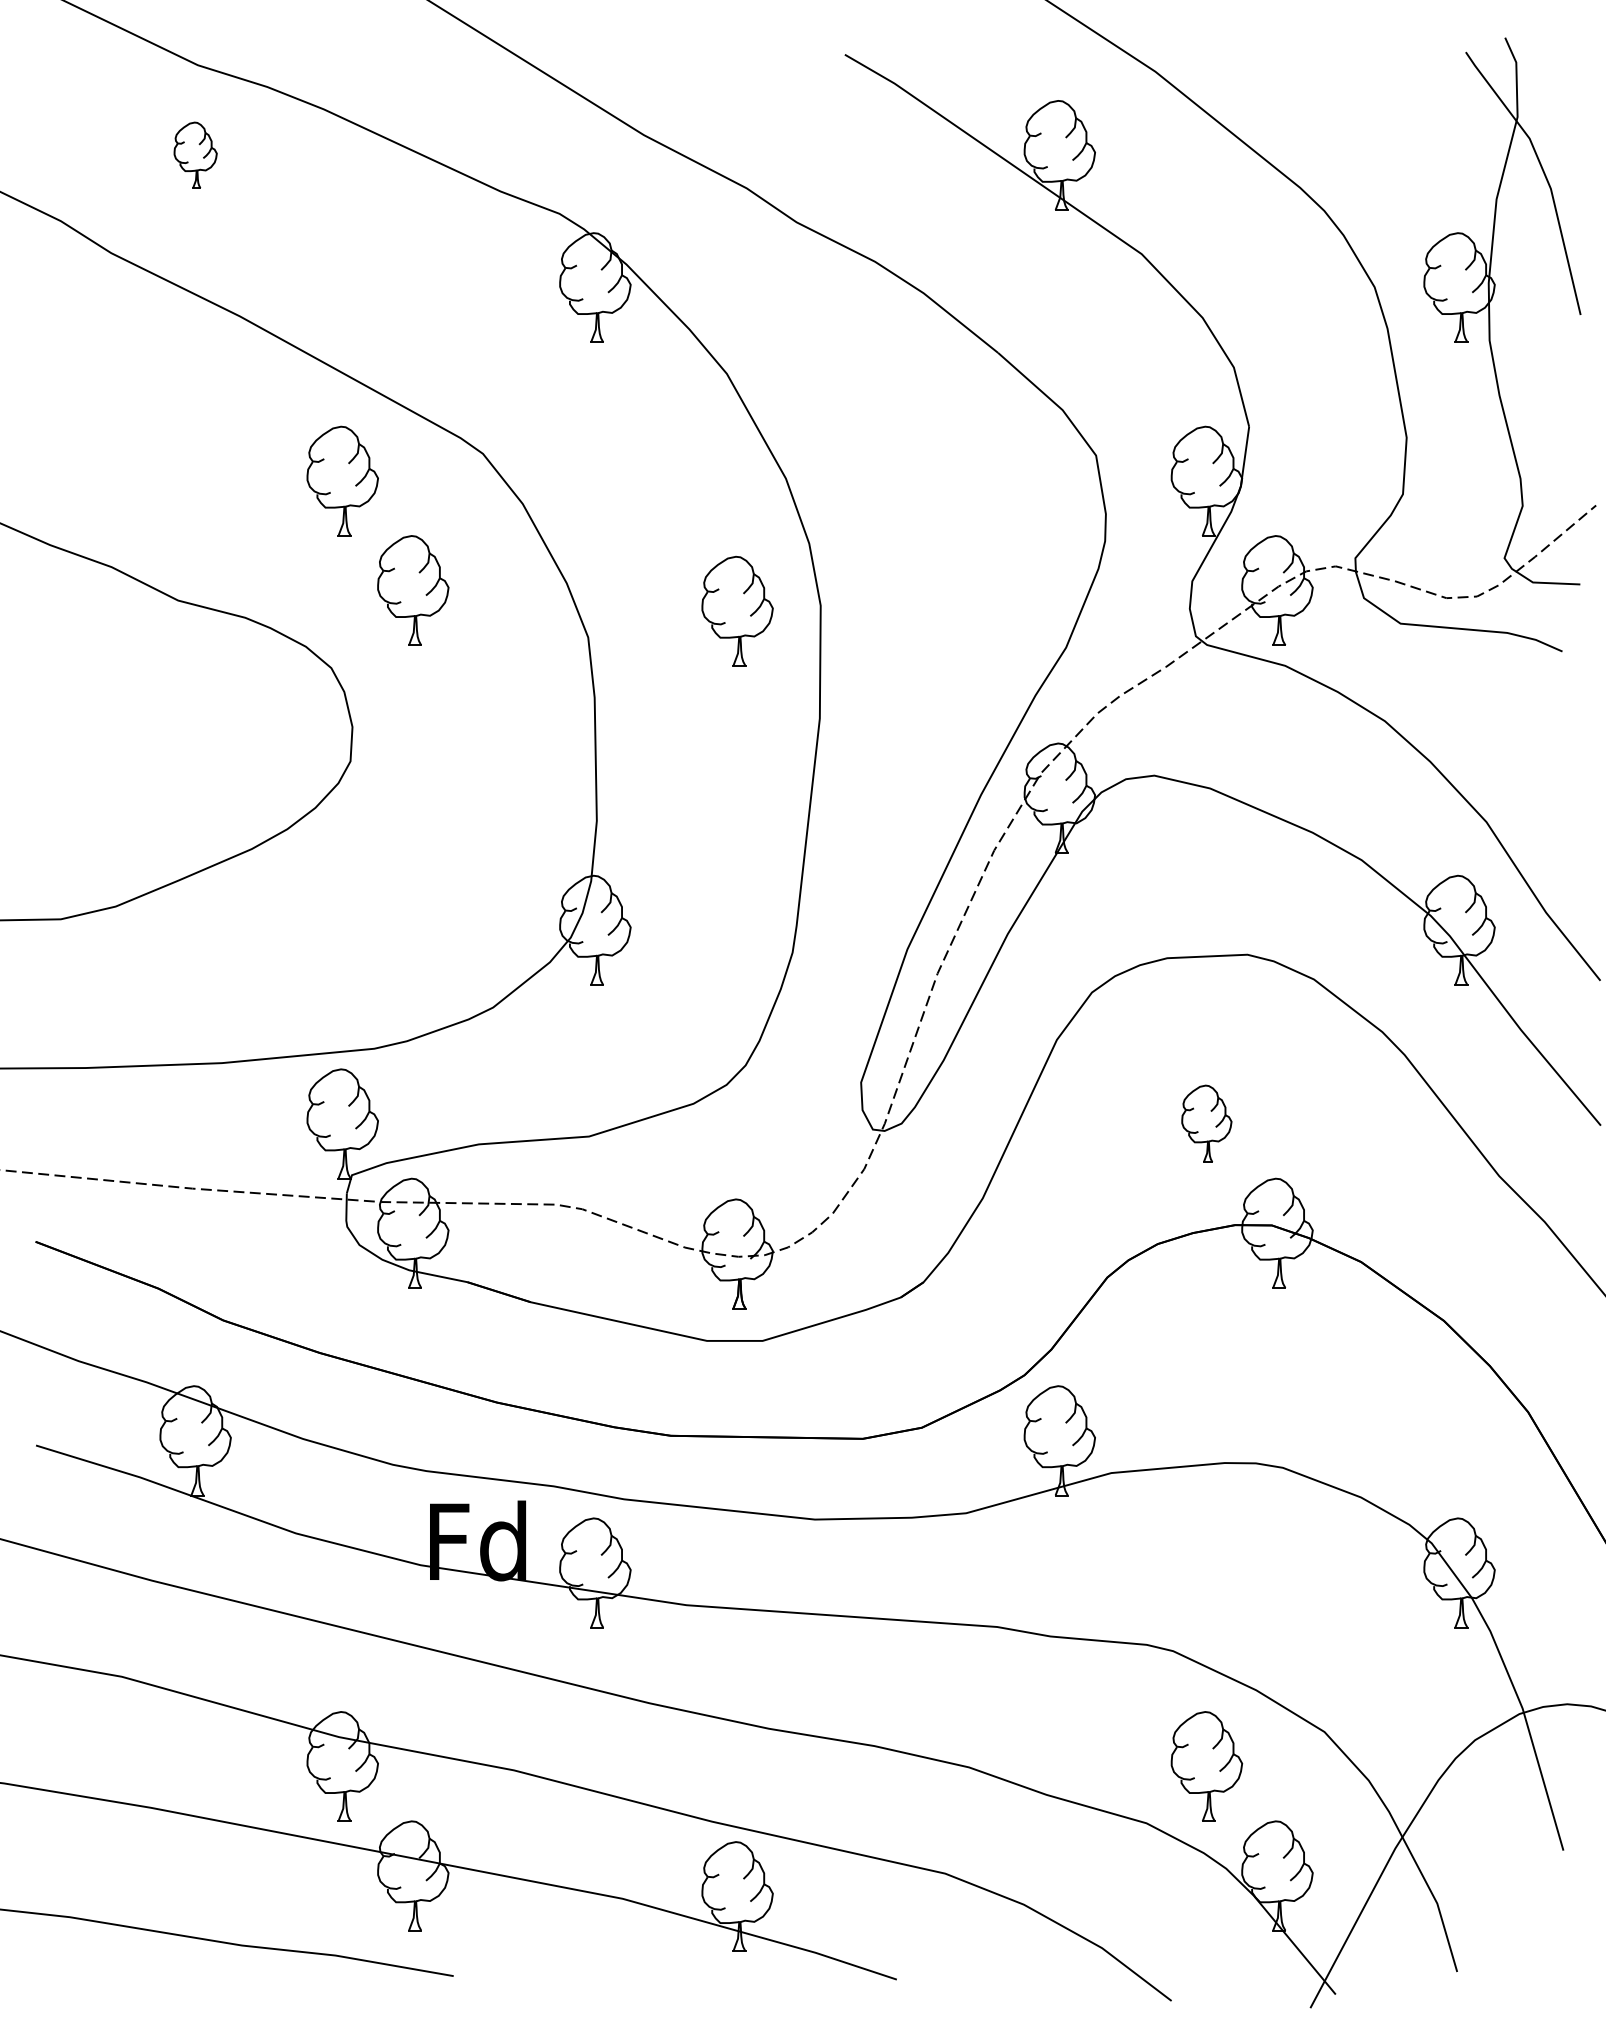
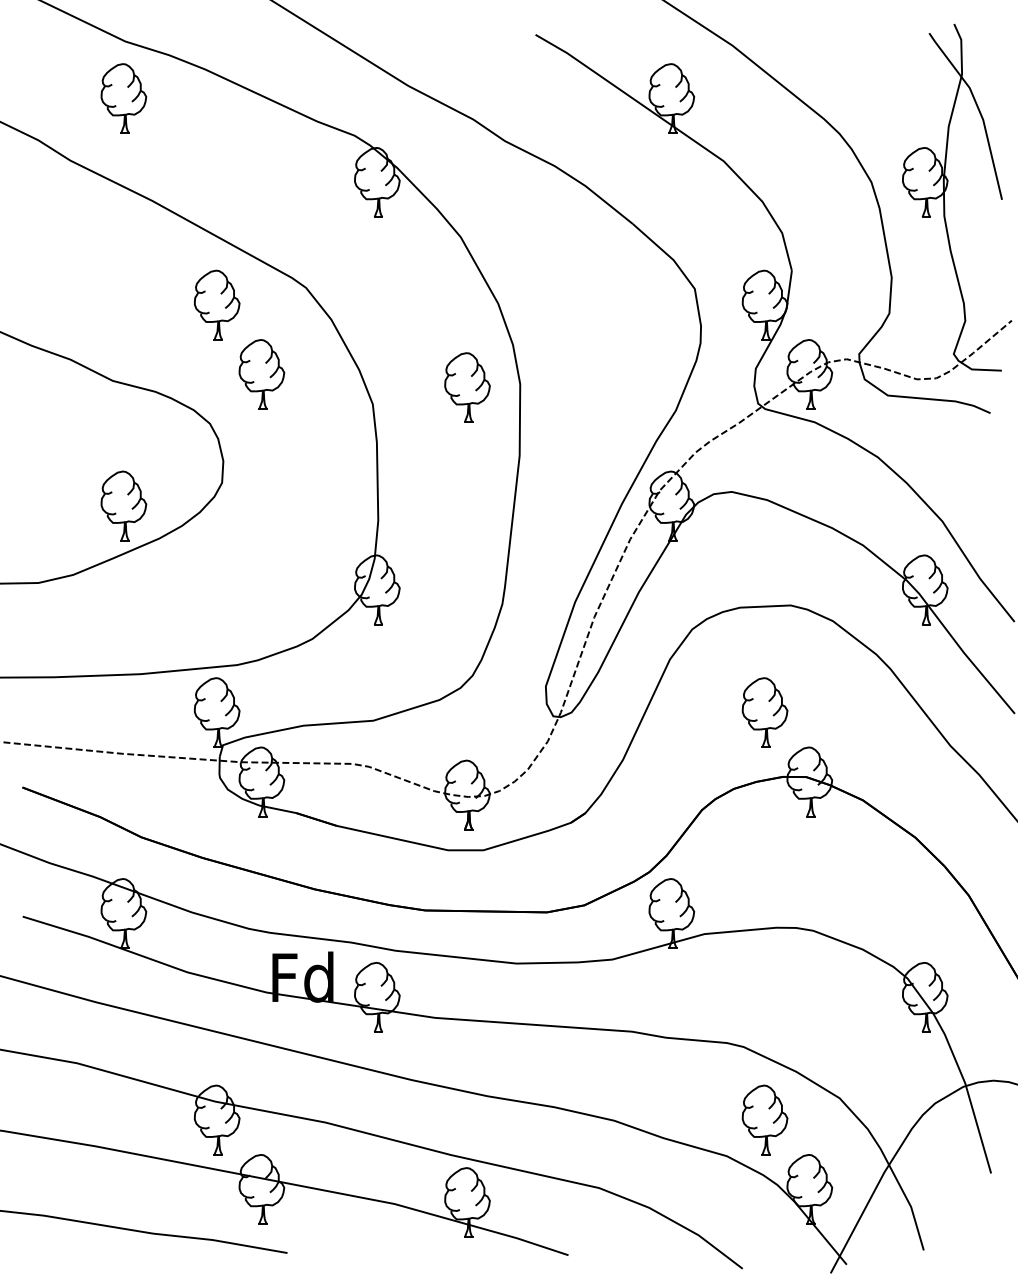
part: (194, 155) -> (123, 98), size x1.67
part: (194, 797) -> (123, 505), added
part: (1205, 1123) -> (764, 712), size x1.43

